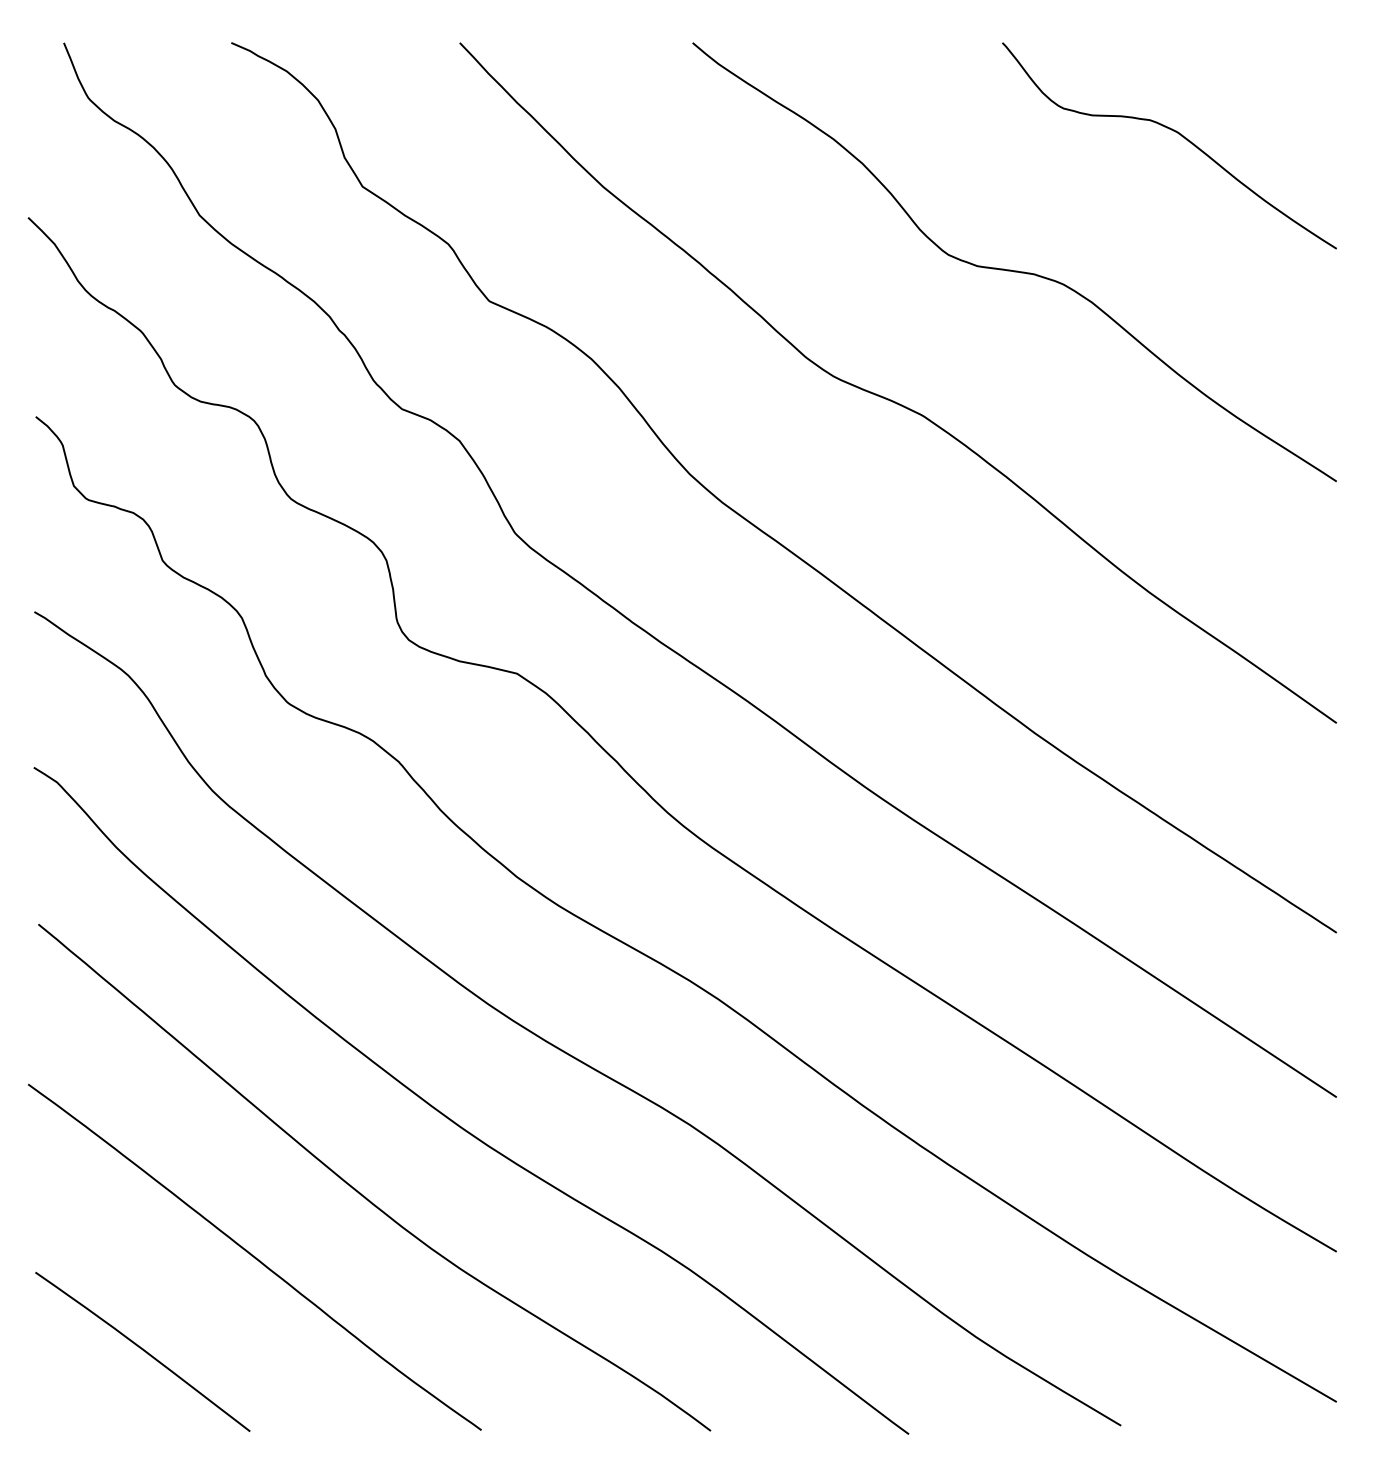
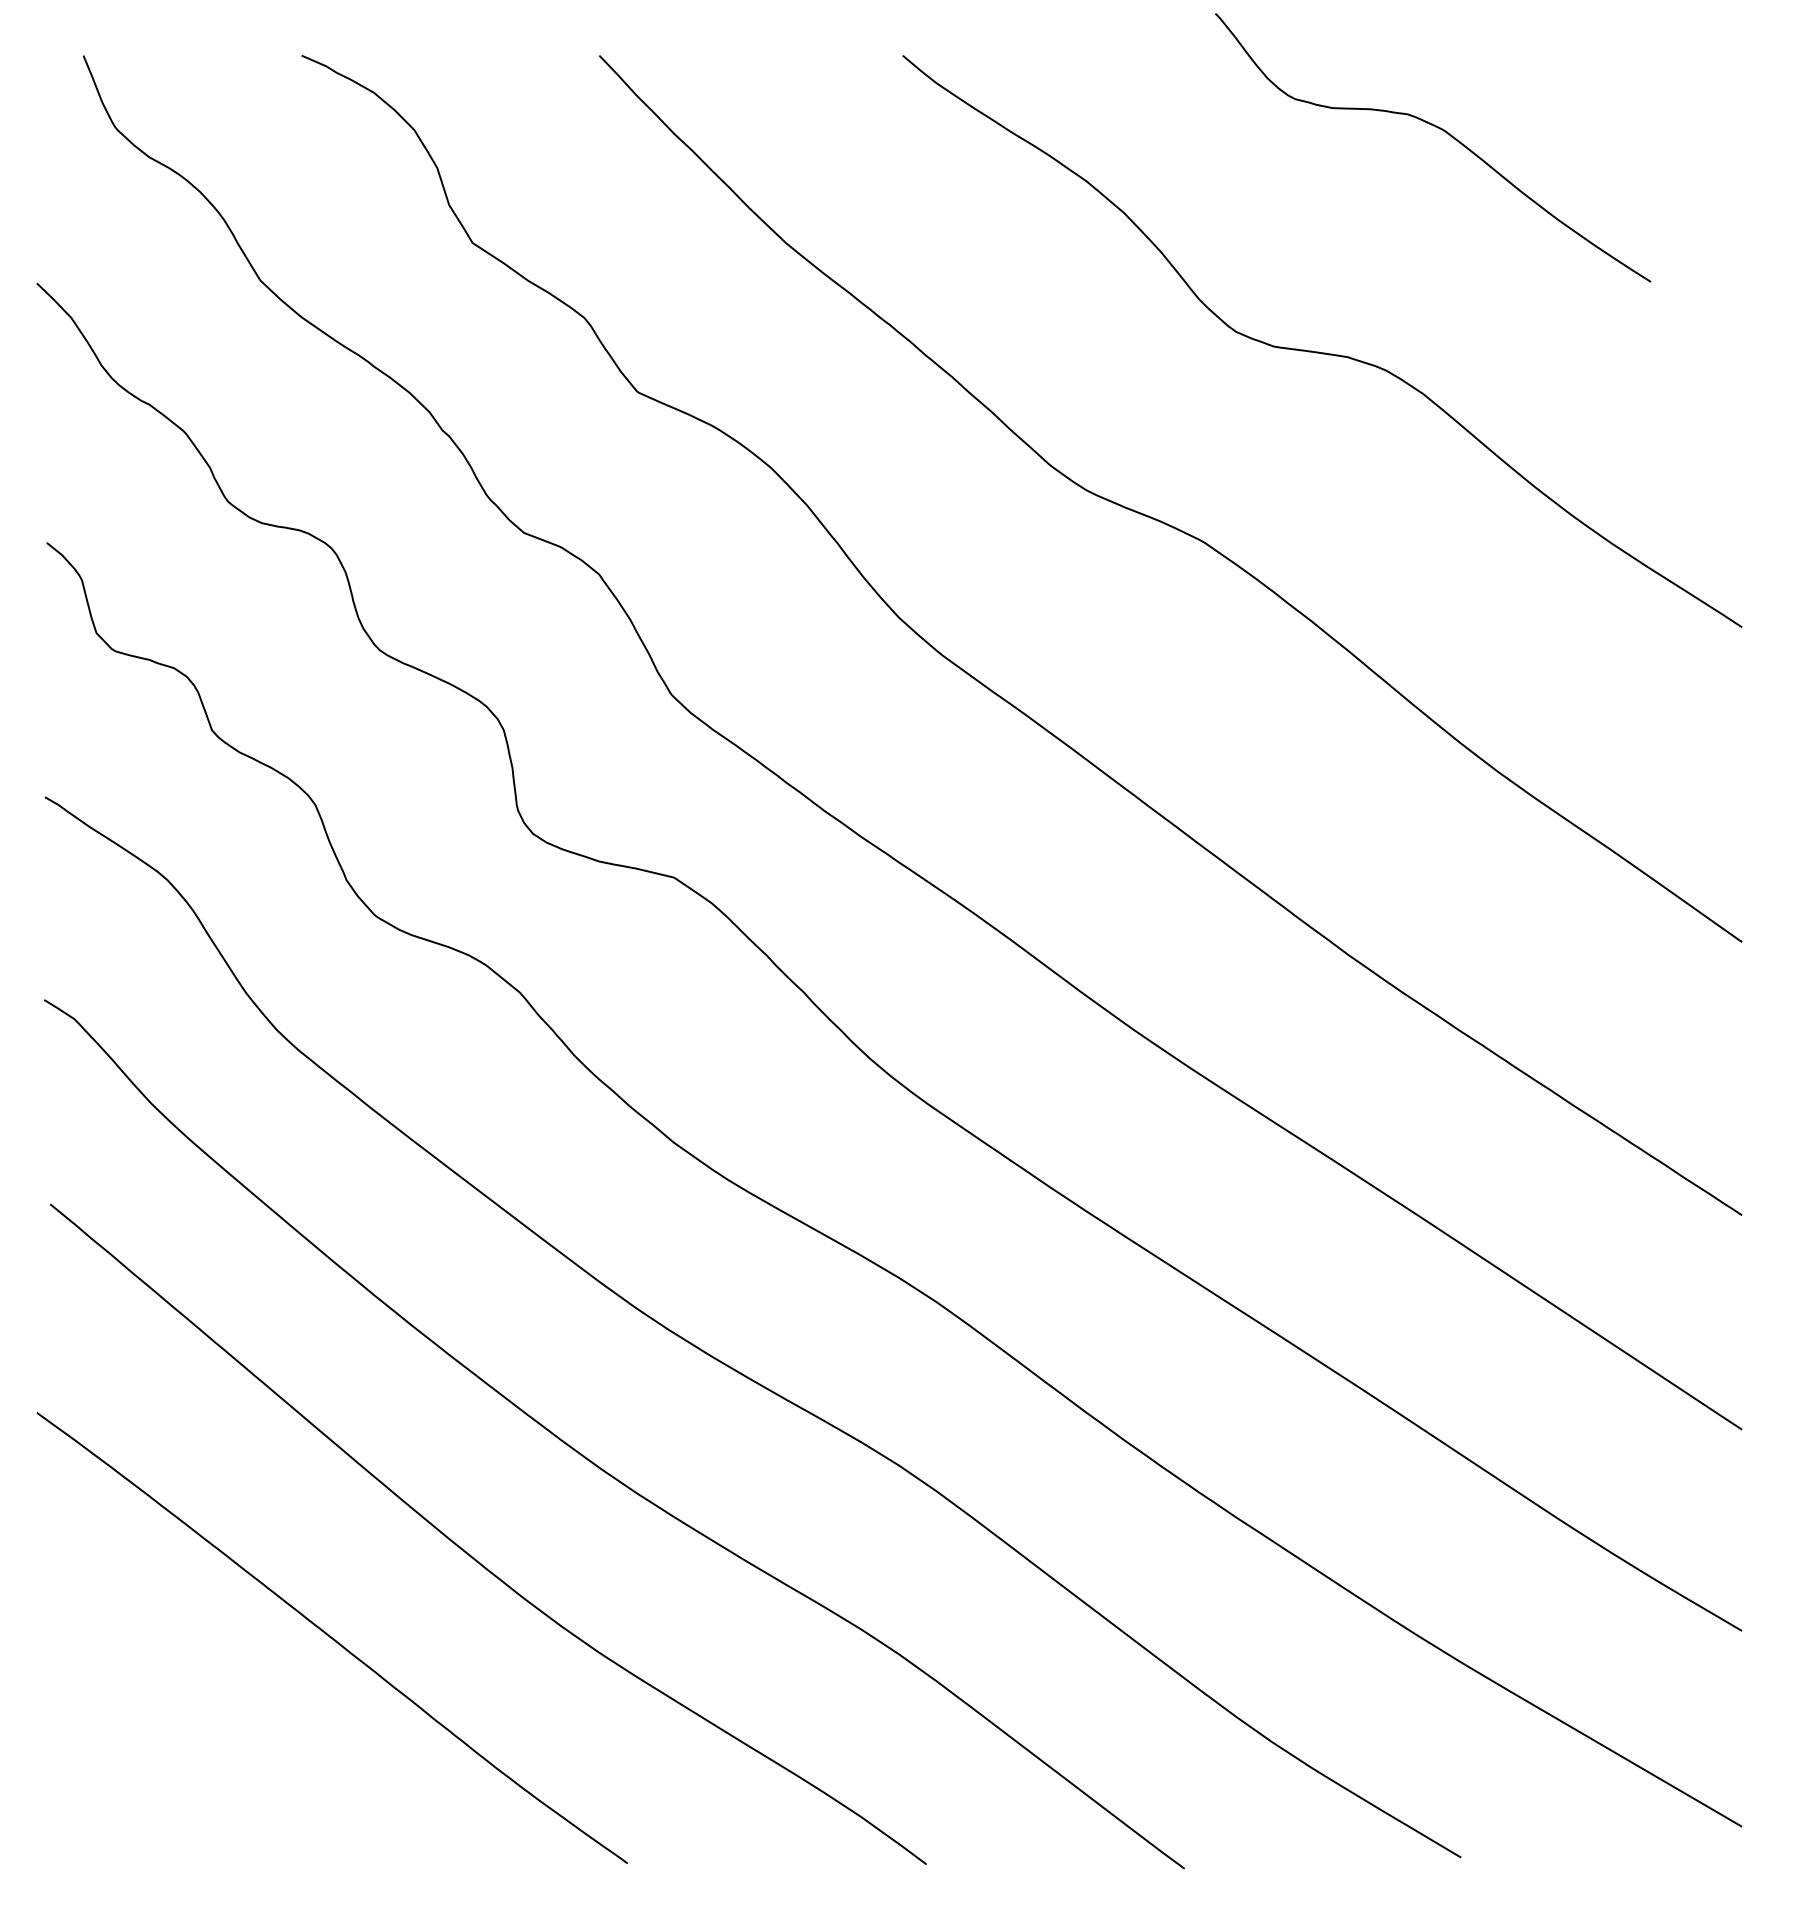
curve: (1175, 132) -> (1441, 130), moved
curve: (143, 1351) -> (187, 1760), removed

